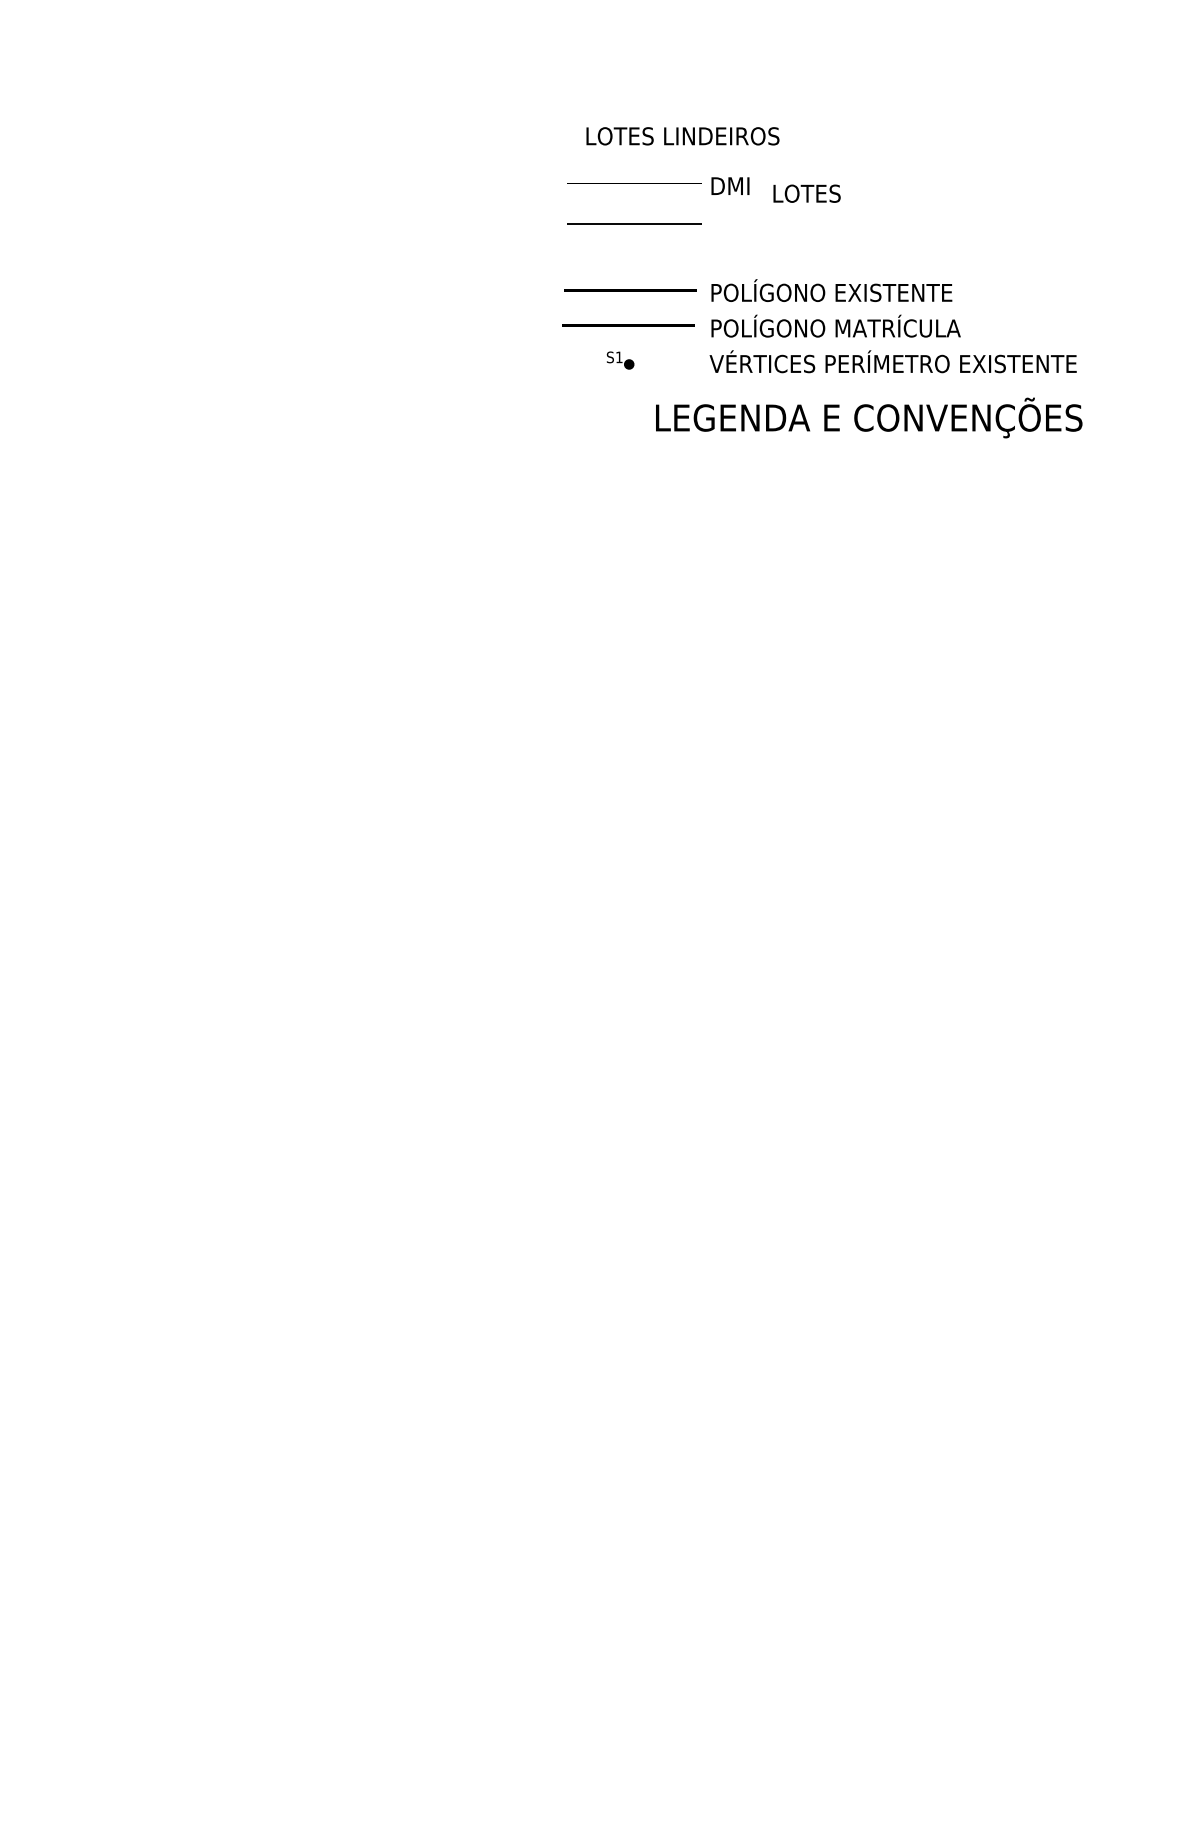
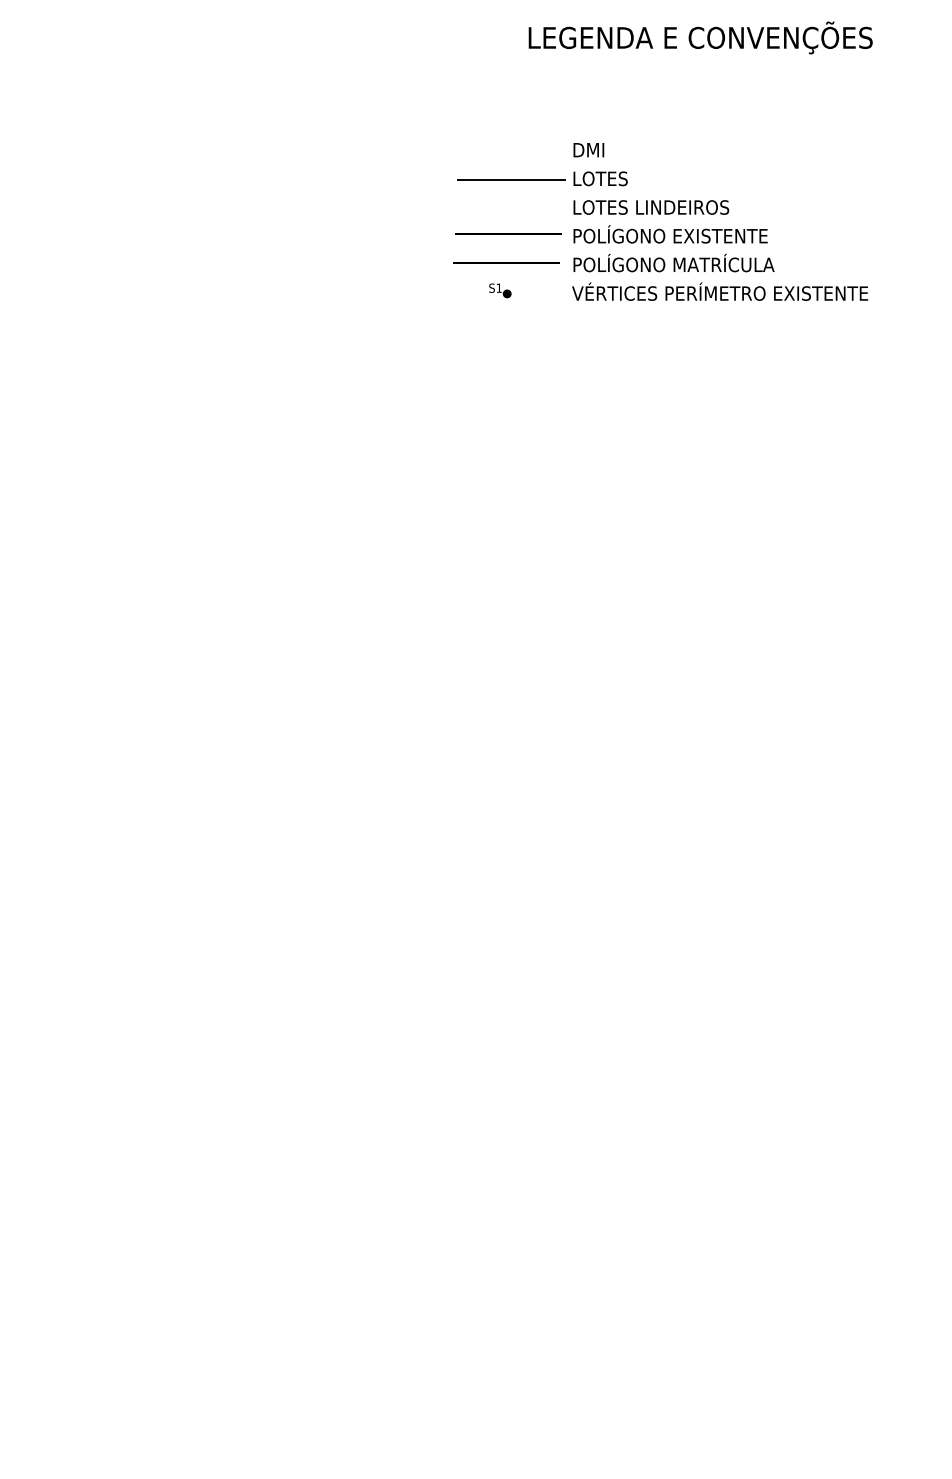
text: (682, 136) -> (650, 207), moved
text: (806, 193) -> (600, 178), moved
text: (869, 417) -> (700, 37), moved

